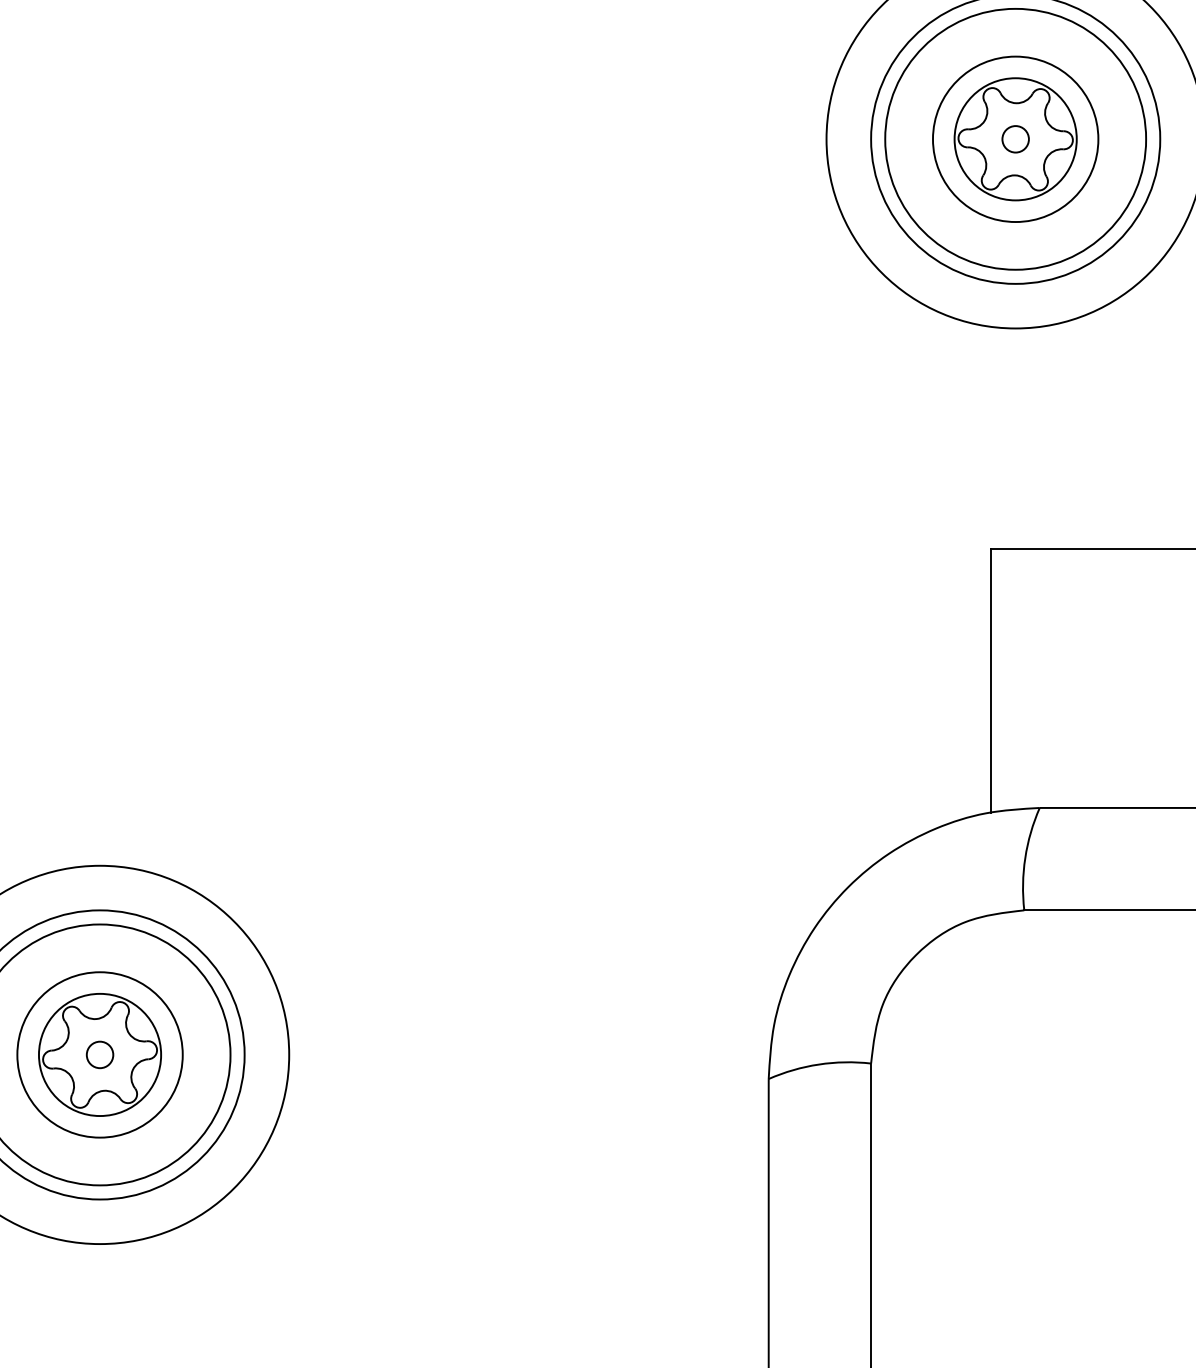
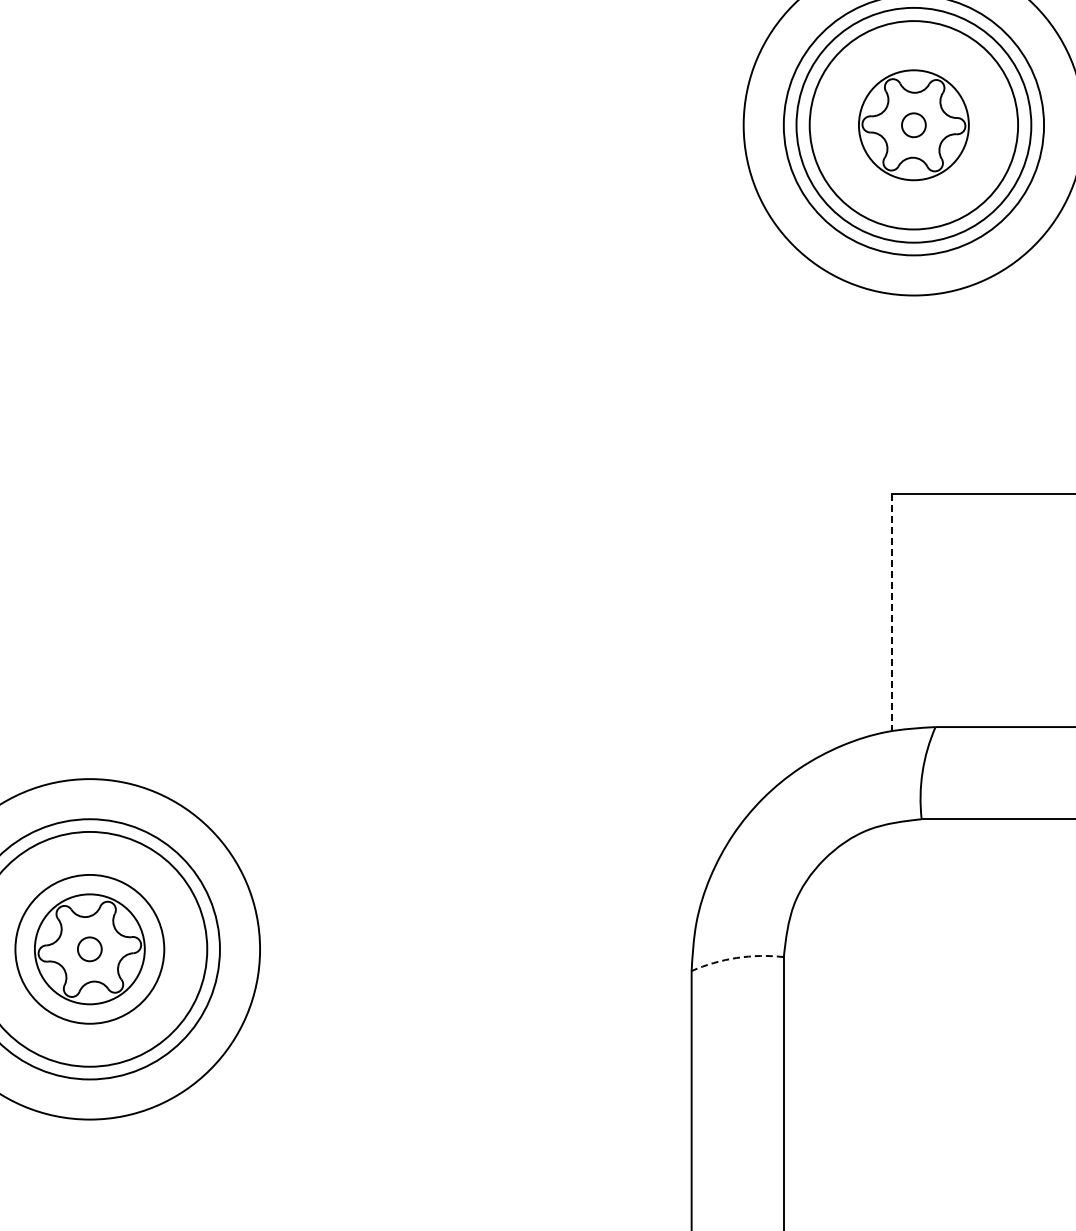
circle: (1015, 138) -> (913, 124), size x1.4
line: (991, 680) -> (892, 612), solid -> dashed
arc: (818, 1063) -> (736, 957), solid -> dashed

